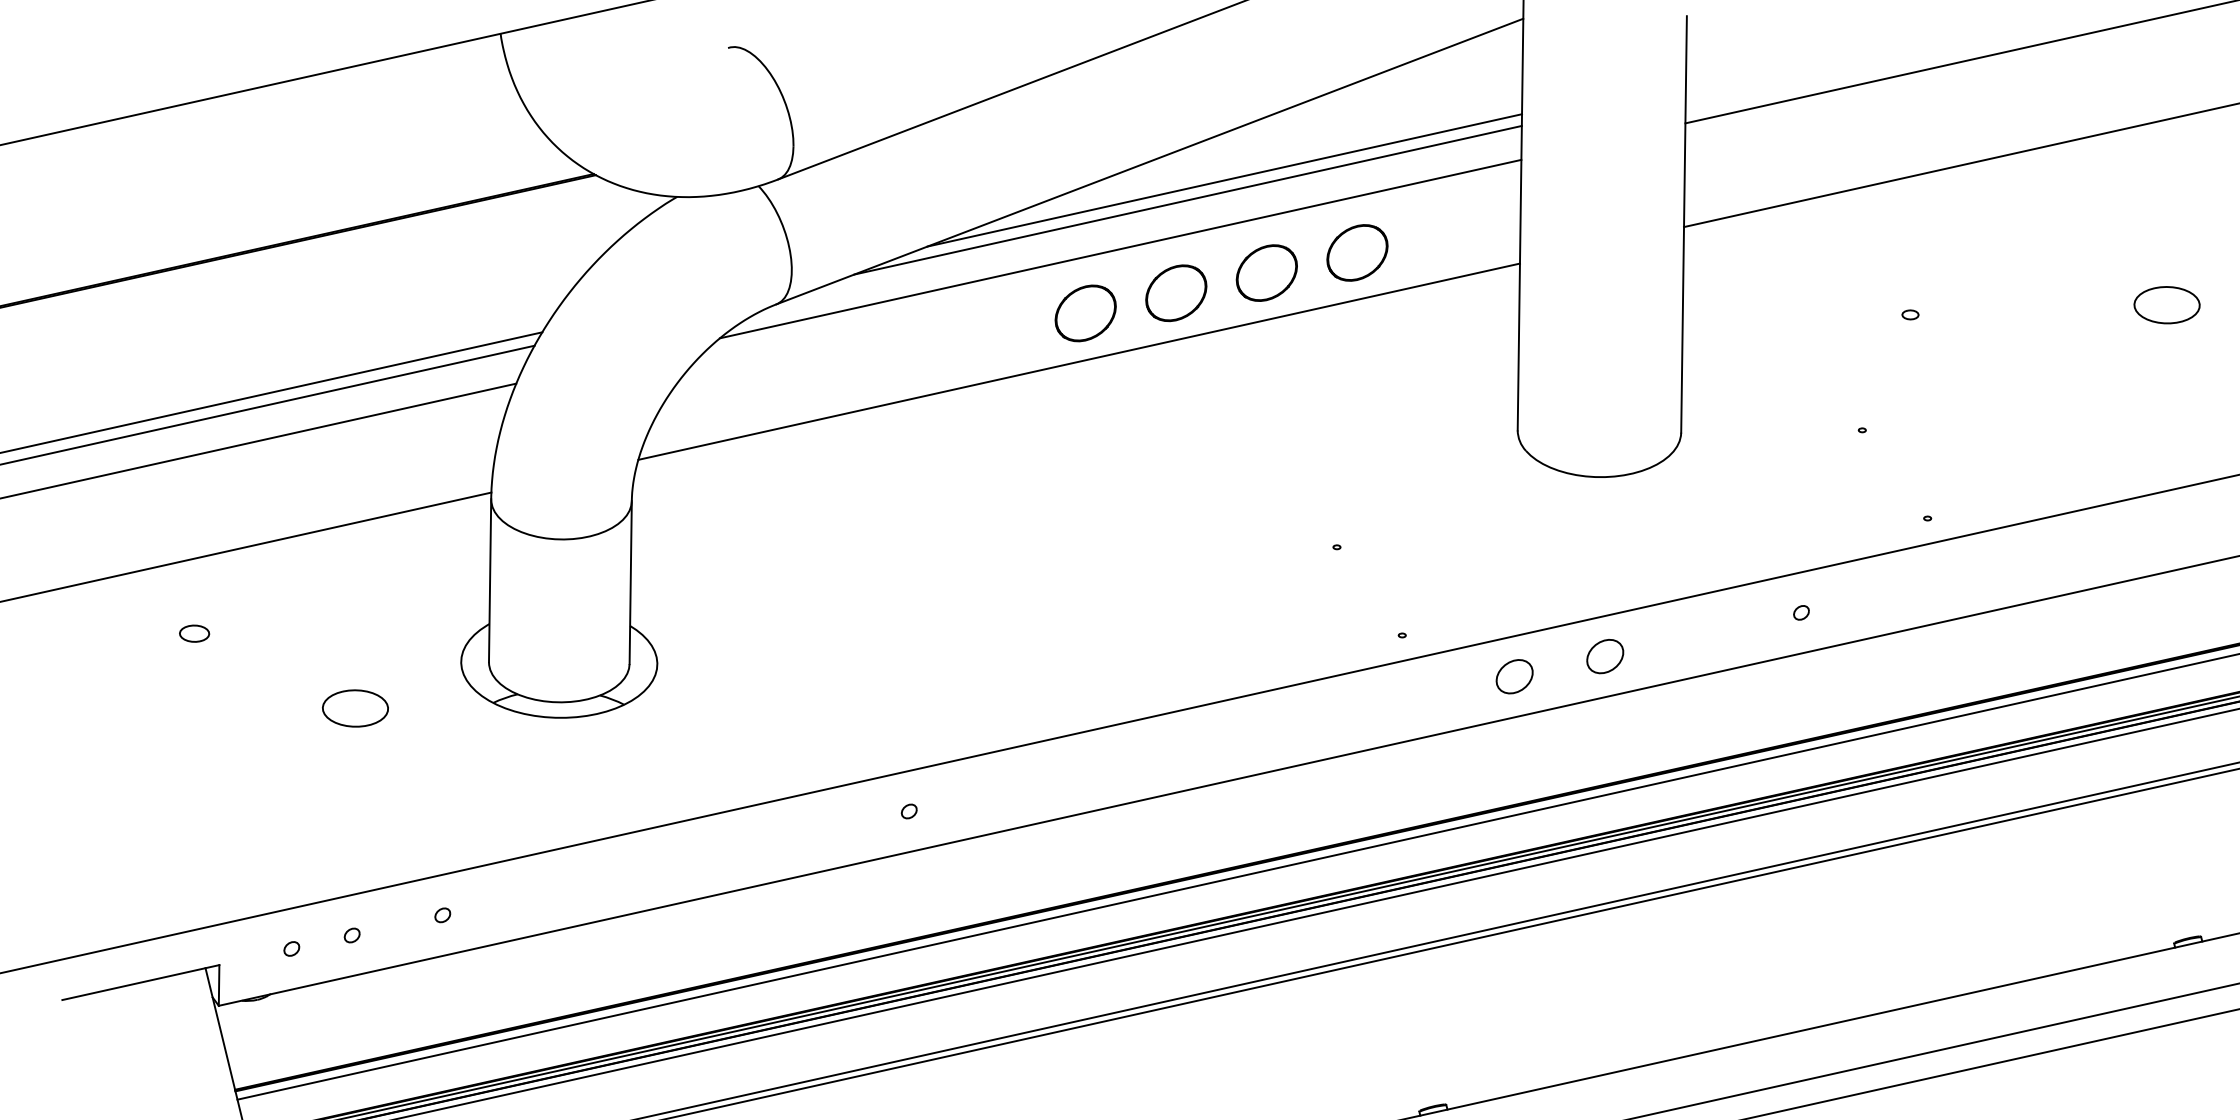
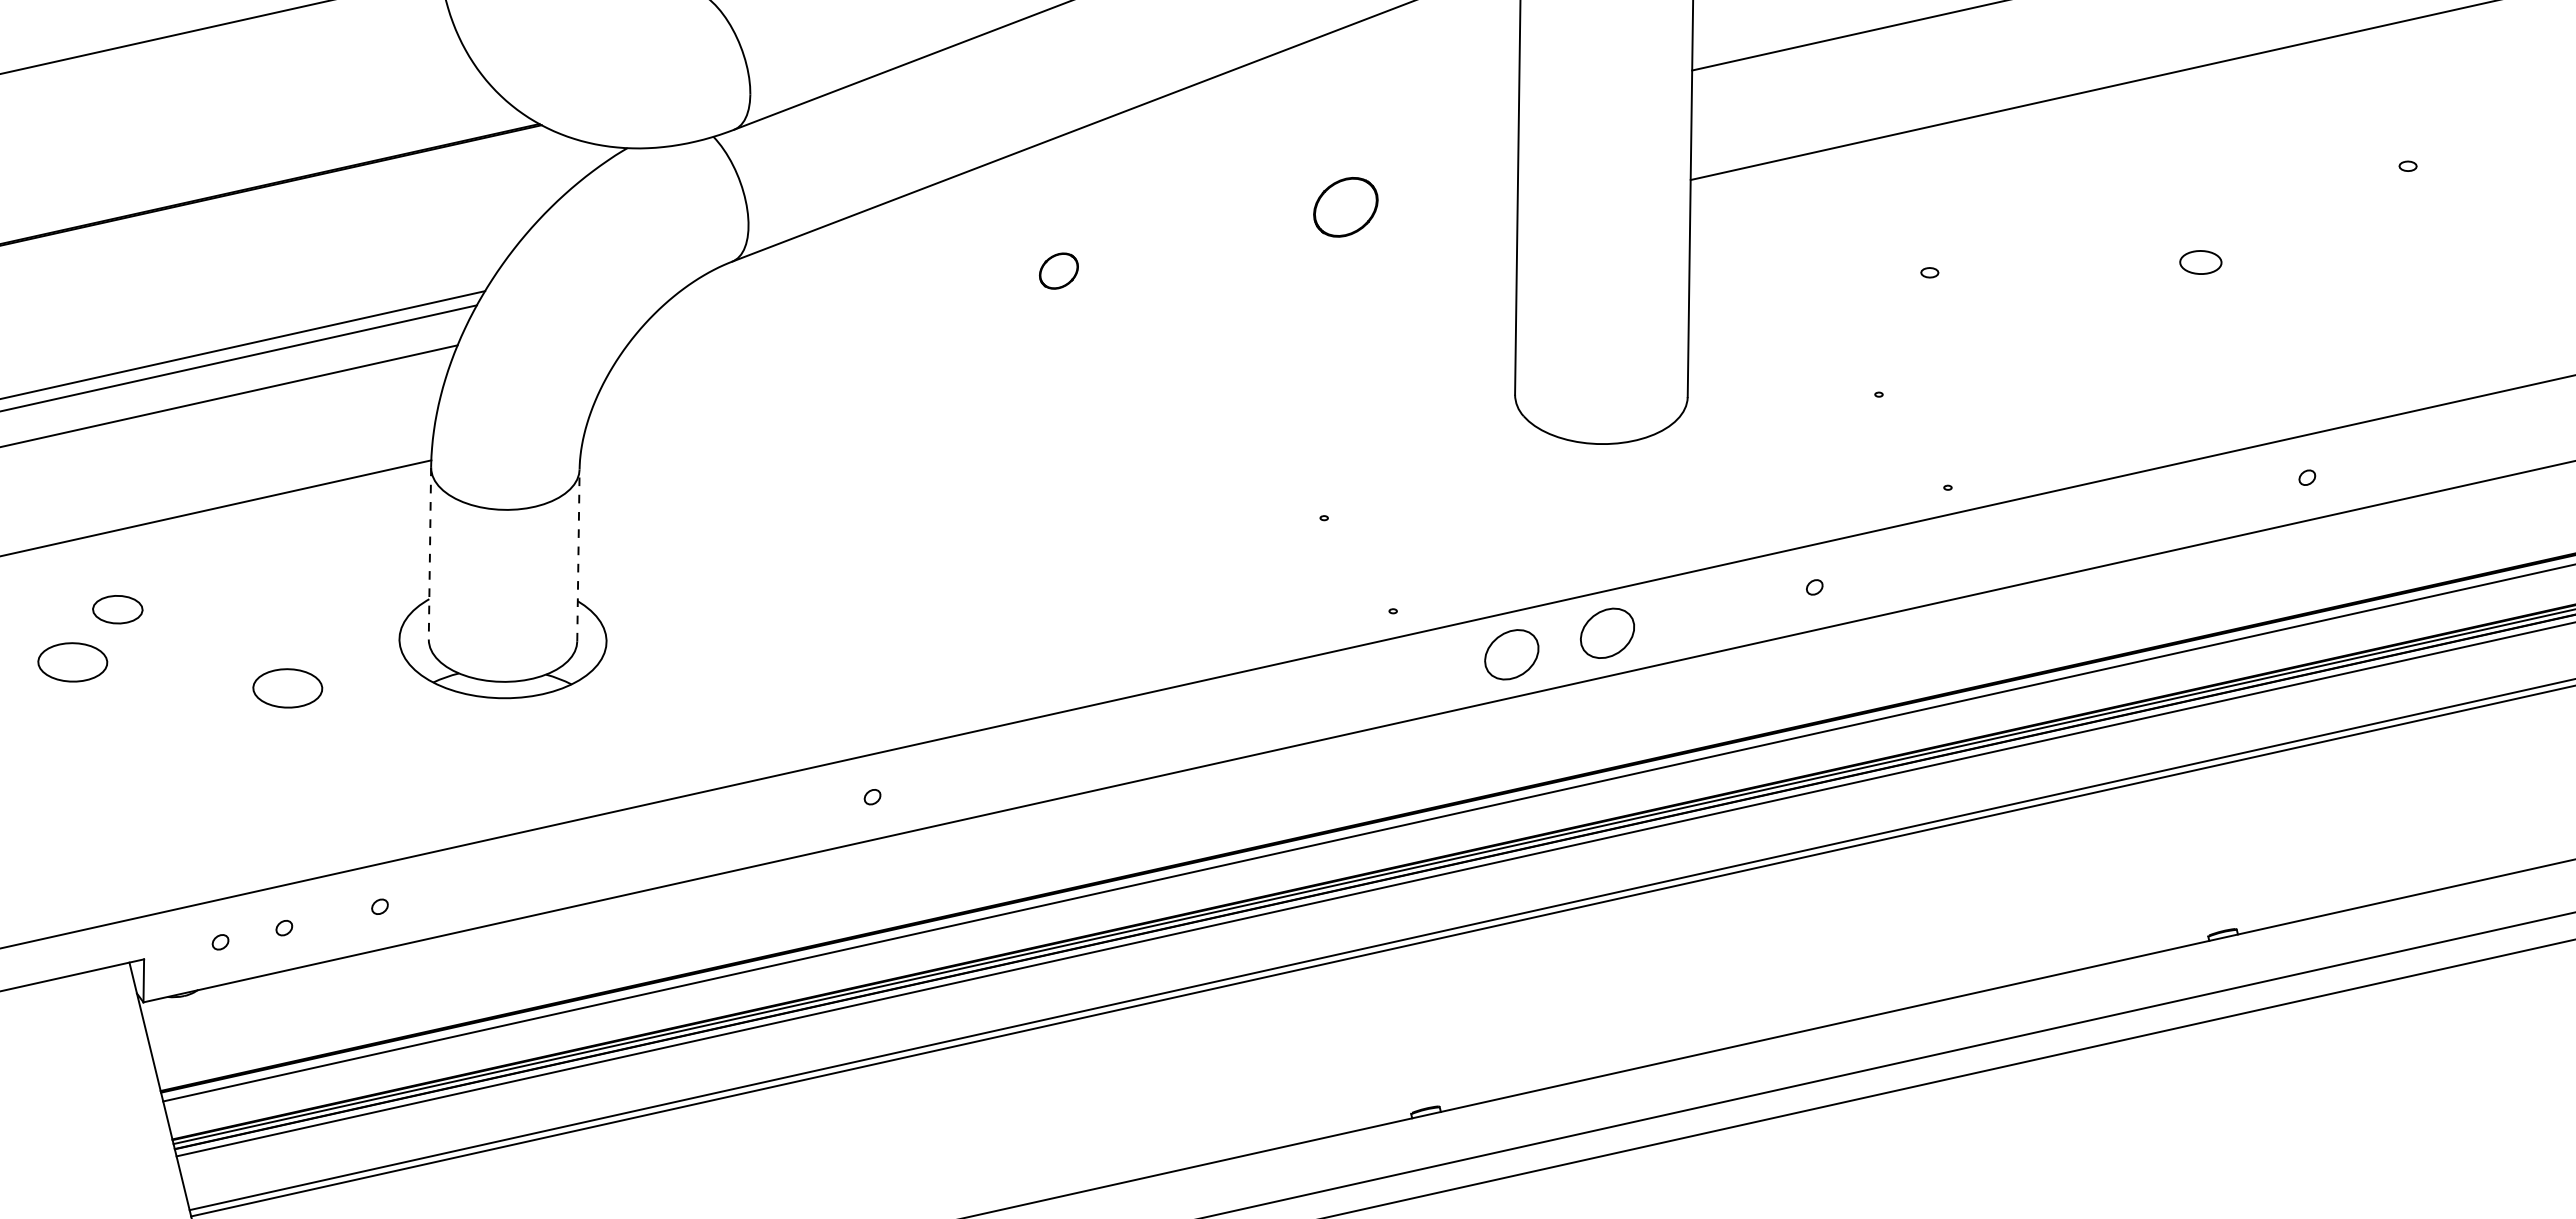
line: (1224, 180) -> (1205, 130), removed
line: (1187, 200) -> (1166, 151), removed
line: (1120, 249) -> (1095, 203), removed
part: (1266, 272) -> (1249, 228), removed
part: (1176, 292) -> (1154, 249), removed
part: (2166, 305) -> (2200, 262), size x0.6
part: (1085, 312) -> (1058, 270), size x0.6
line: (1078, 361) -> (1051, 321), removed
line: (489, 580) -> (429, 553), solid -> dashed
line: (630, 582) -> (578, 555), solid -> dashed
part: (194, 632) -> (117, 608), size x1.6
part: (1605, 656) -> (1607, 633), size x1.4
part: (1514, 676) -> (1511, 654), size x1.4
part: (151, 683) -> (72, 662), added

